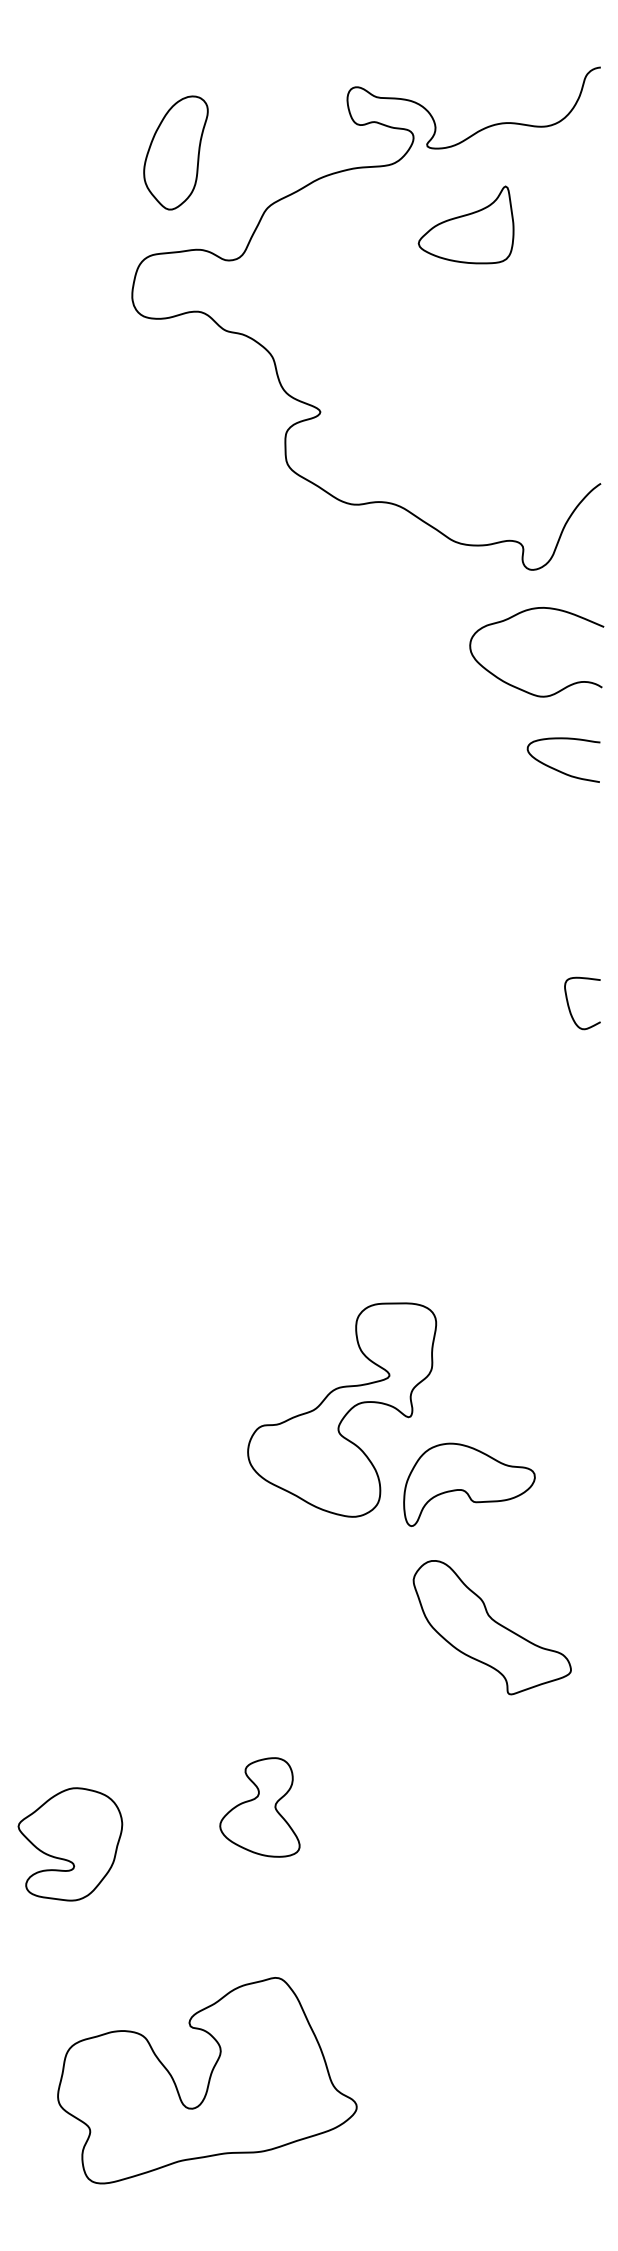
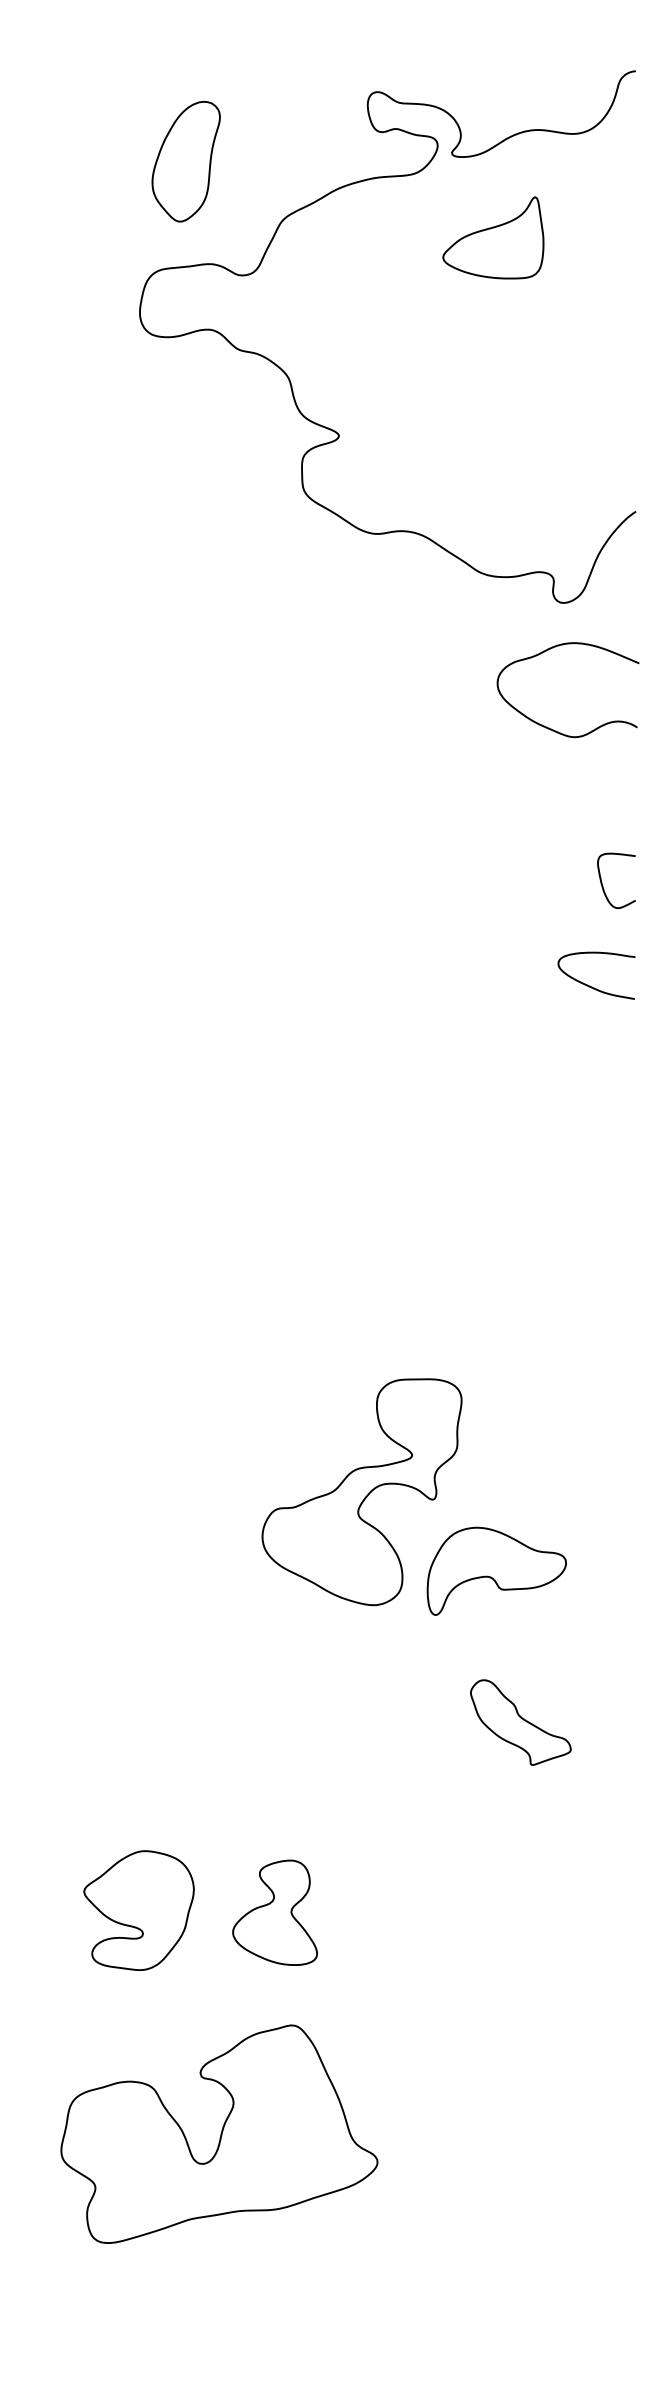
curve: (558, 769) -> (591, 985), moved
curve: (570, 1008) -> (603, 886), moved
part: (491, 1627) -> (520, 1722), size x0.6
part: (70, 1844) -> (139, 1910), moved
part: (207, 2080) -> (219, 2134), moved

